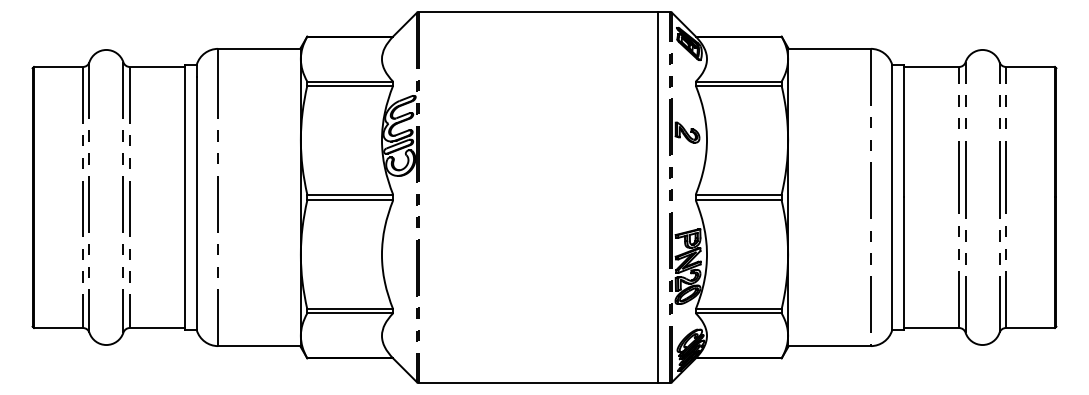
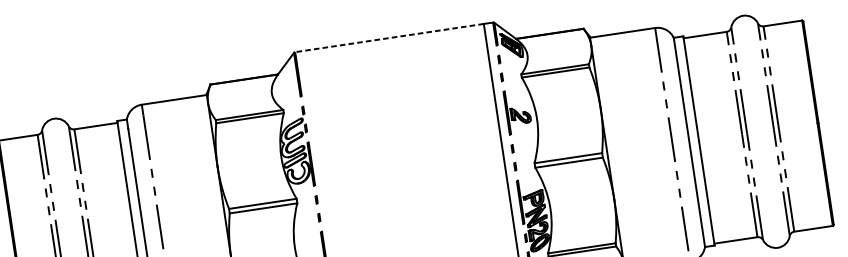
line: (538, 11) -> (389, 37), solid -> dashed

